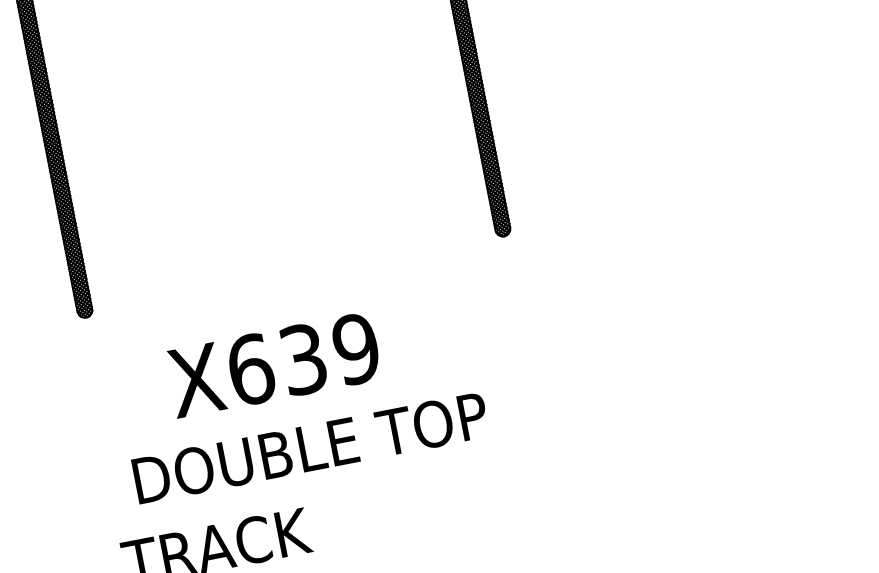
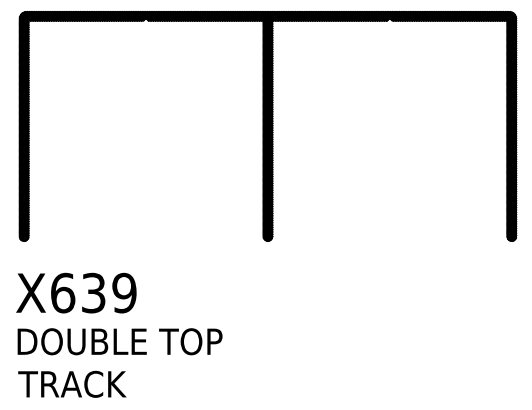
text: (273, 364) -> (76, 292), moved
text: (309, 447) -> (119, 341), moved

